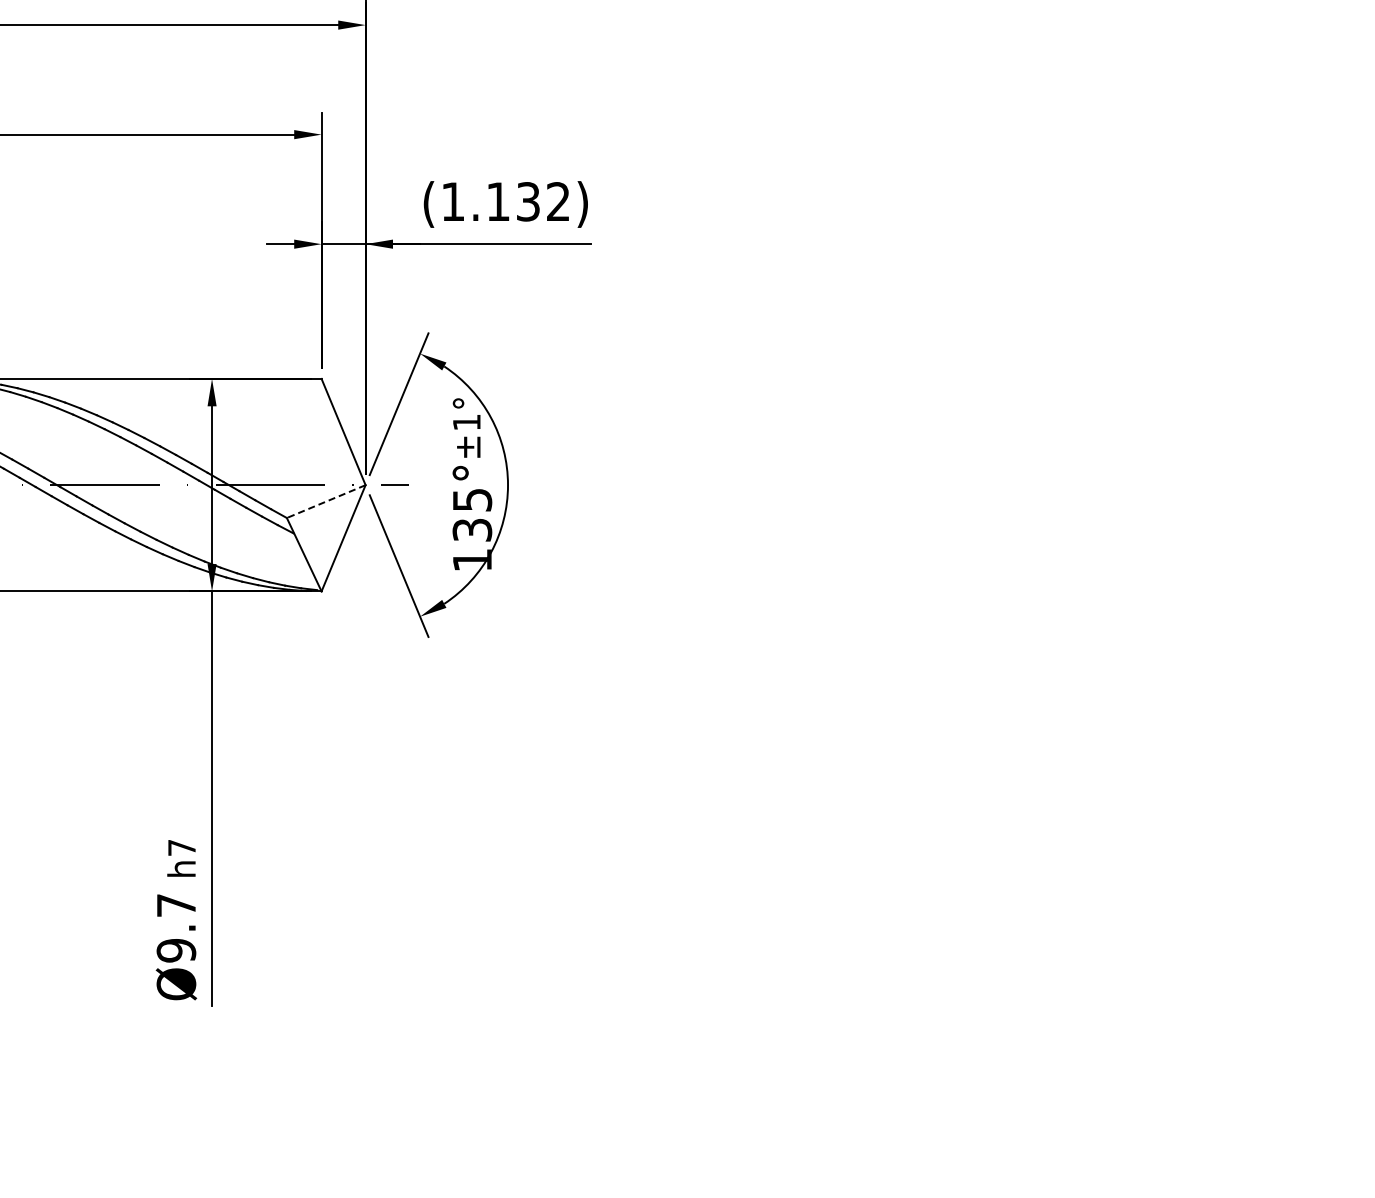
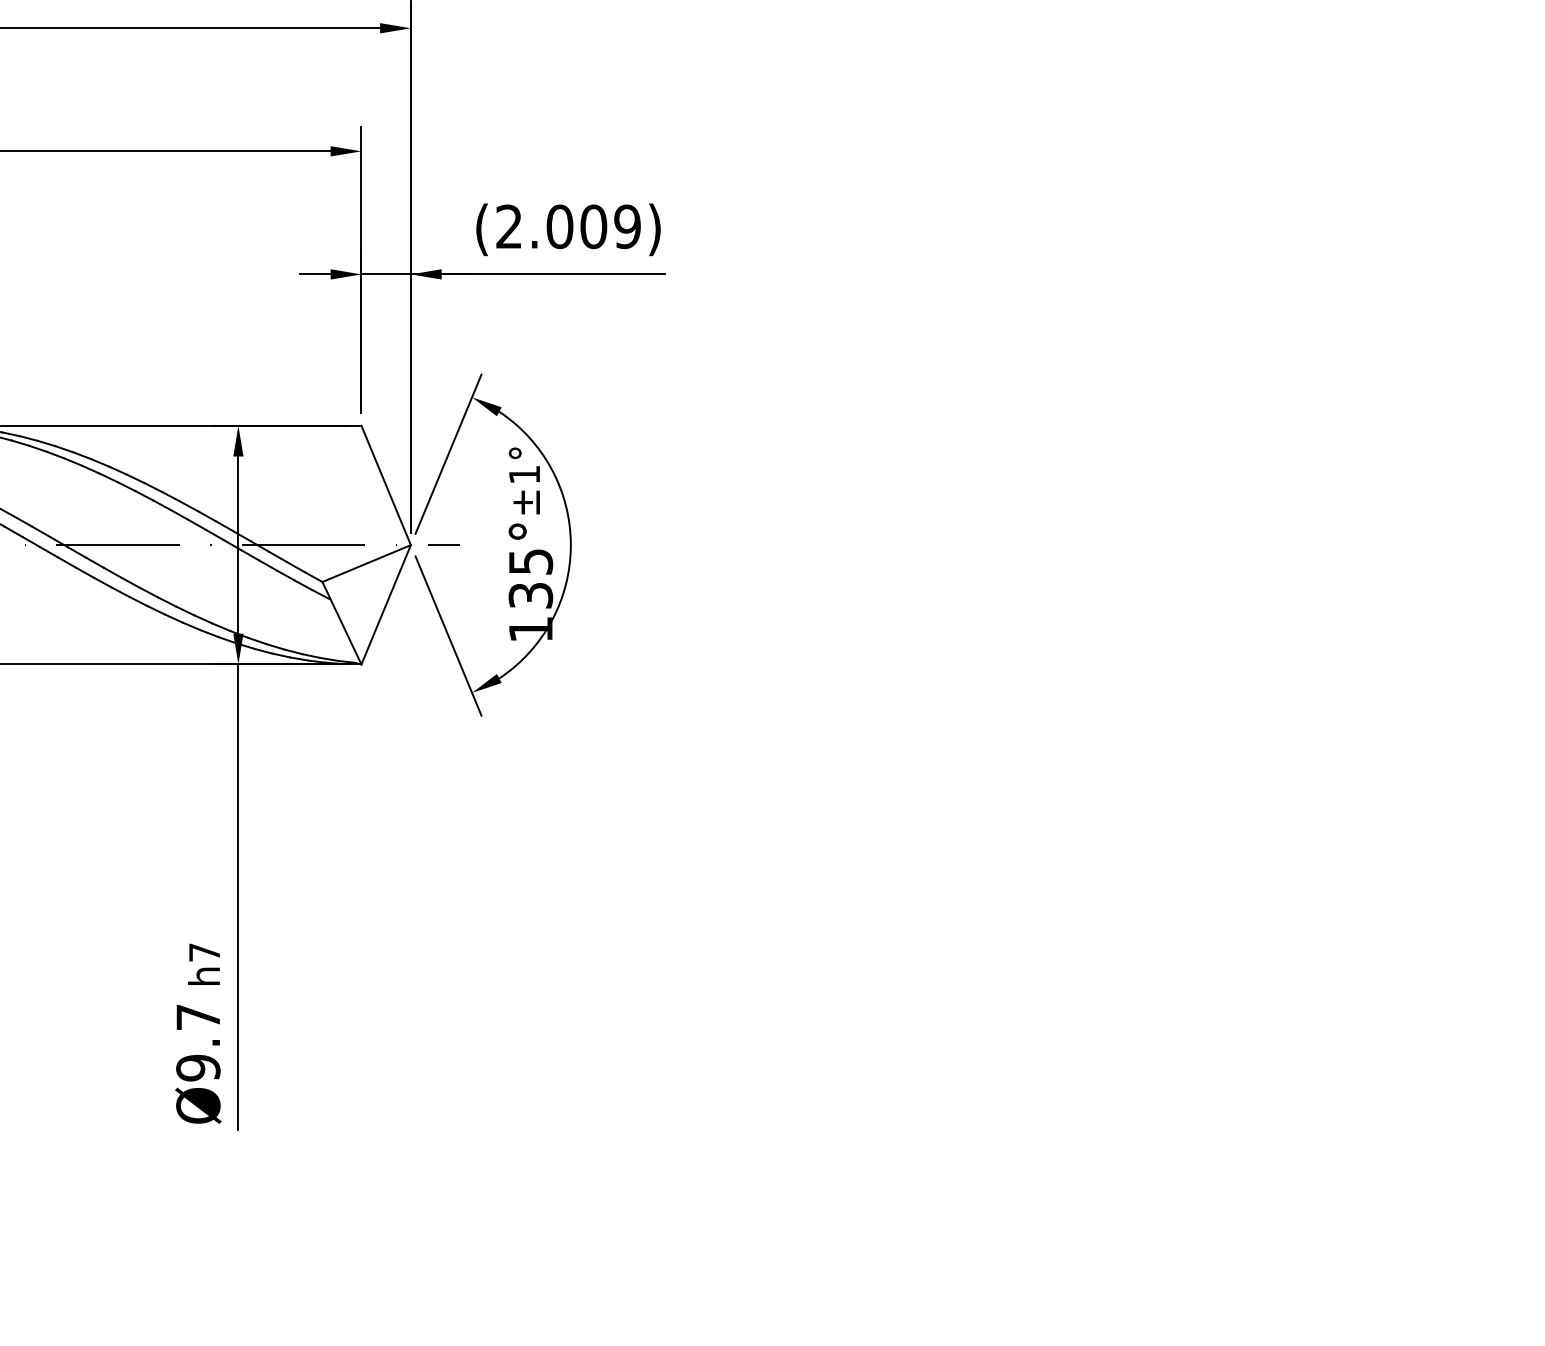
text: (505, 201) -> (568, 226), (1.132) -> (2.009)
line: (326, 501) -> (366, 563), dashed -> solid

